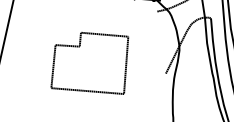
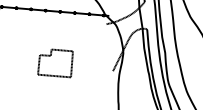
part: (89, 63) -> (55, 63), size x0.6

